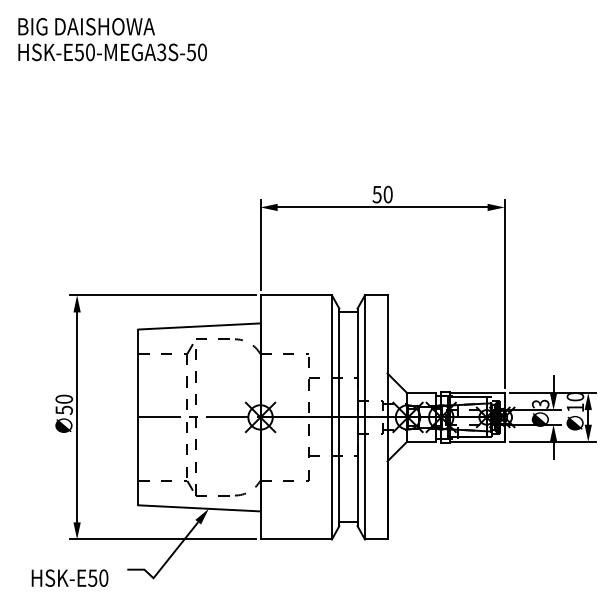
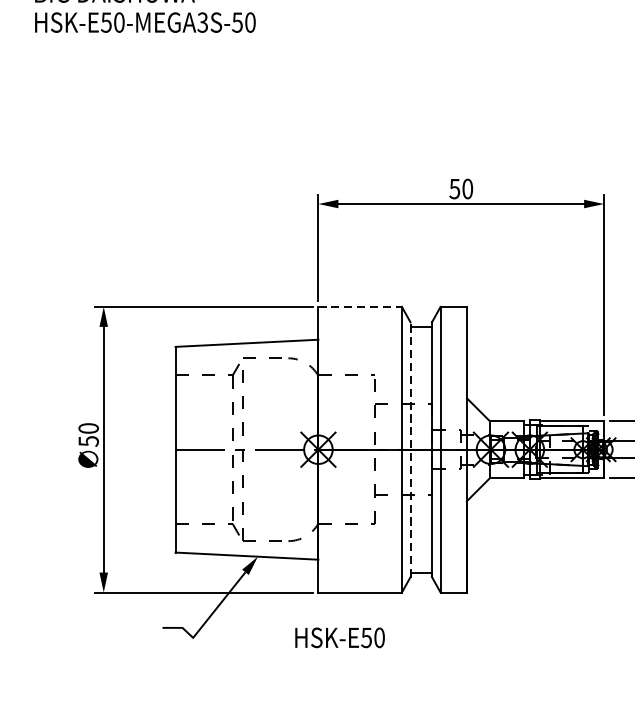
line: (296, 295) -> (360, 307), solid -> dashed
line: (339, 417) -> (410, 449), solid -> dashed
text: (69, 577) -> (339, 637), moved

